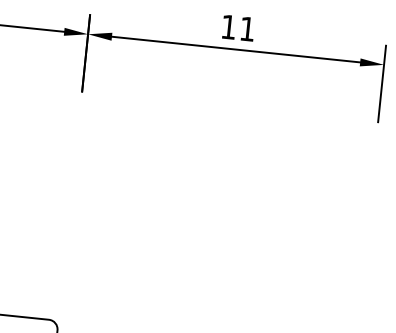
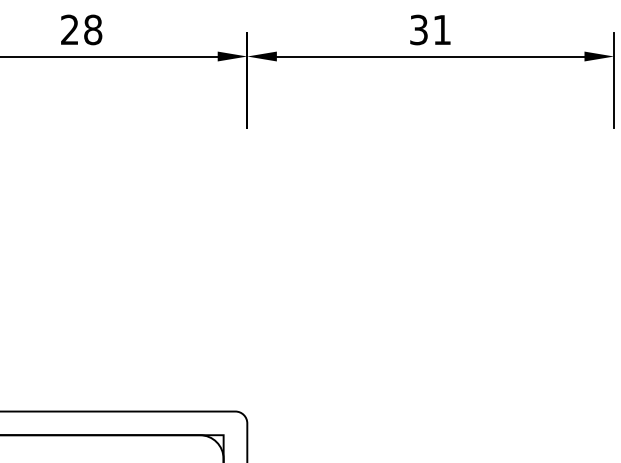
text: (228, 26) -> (418, 29), 11 -> 31

